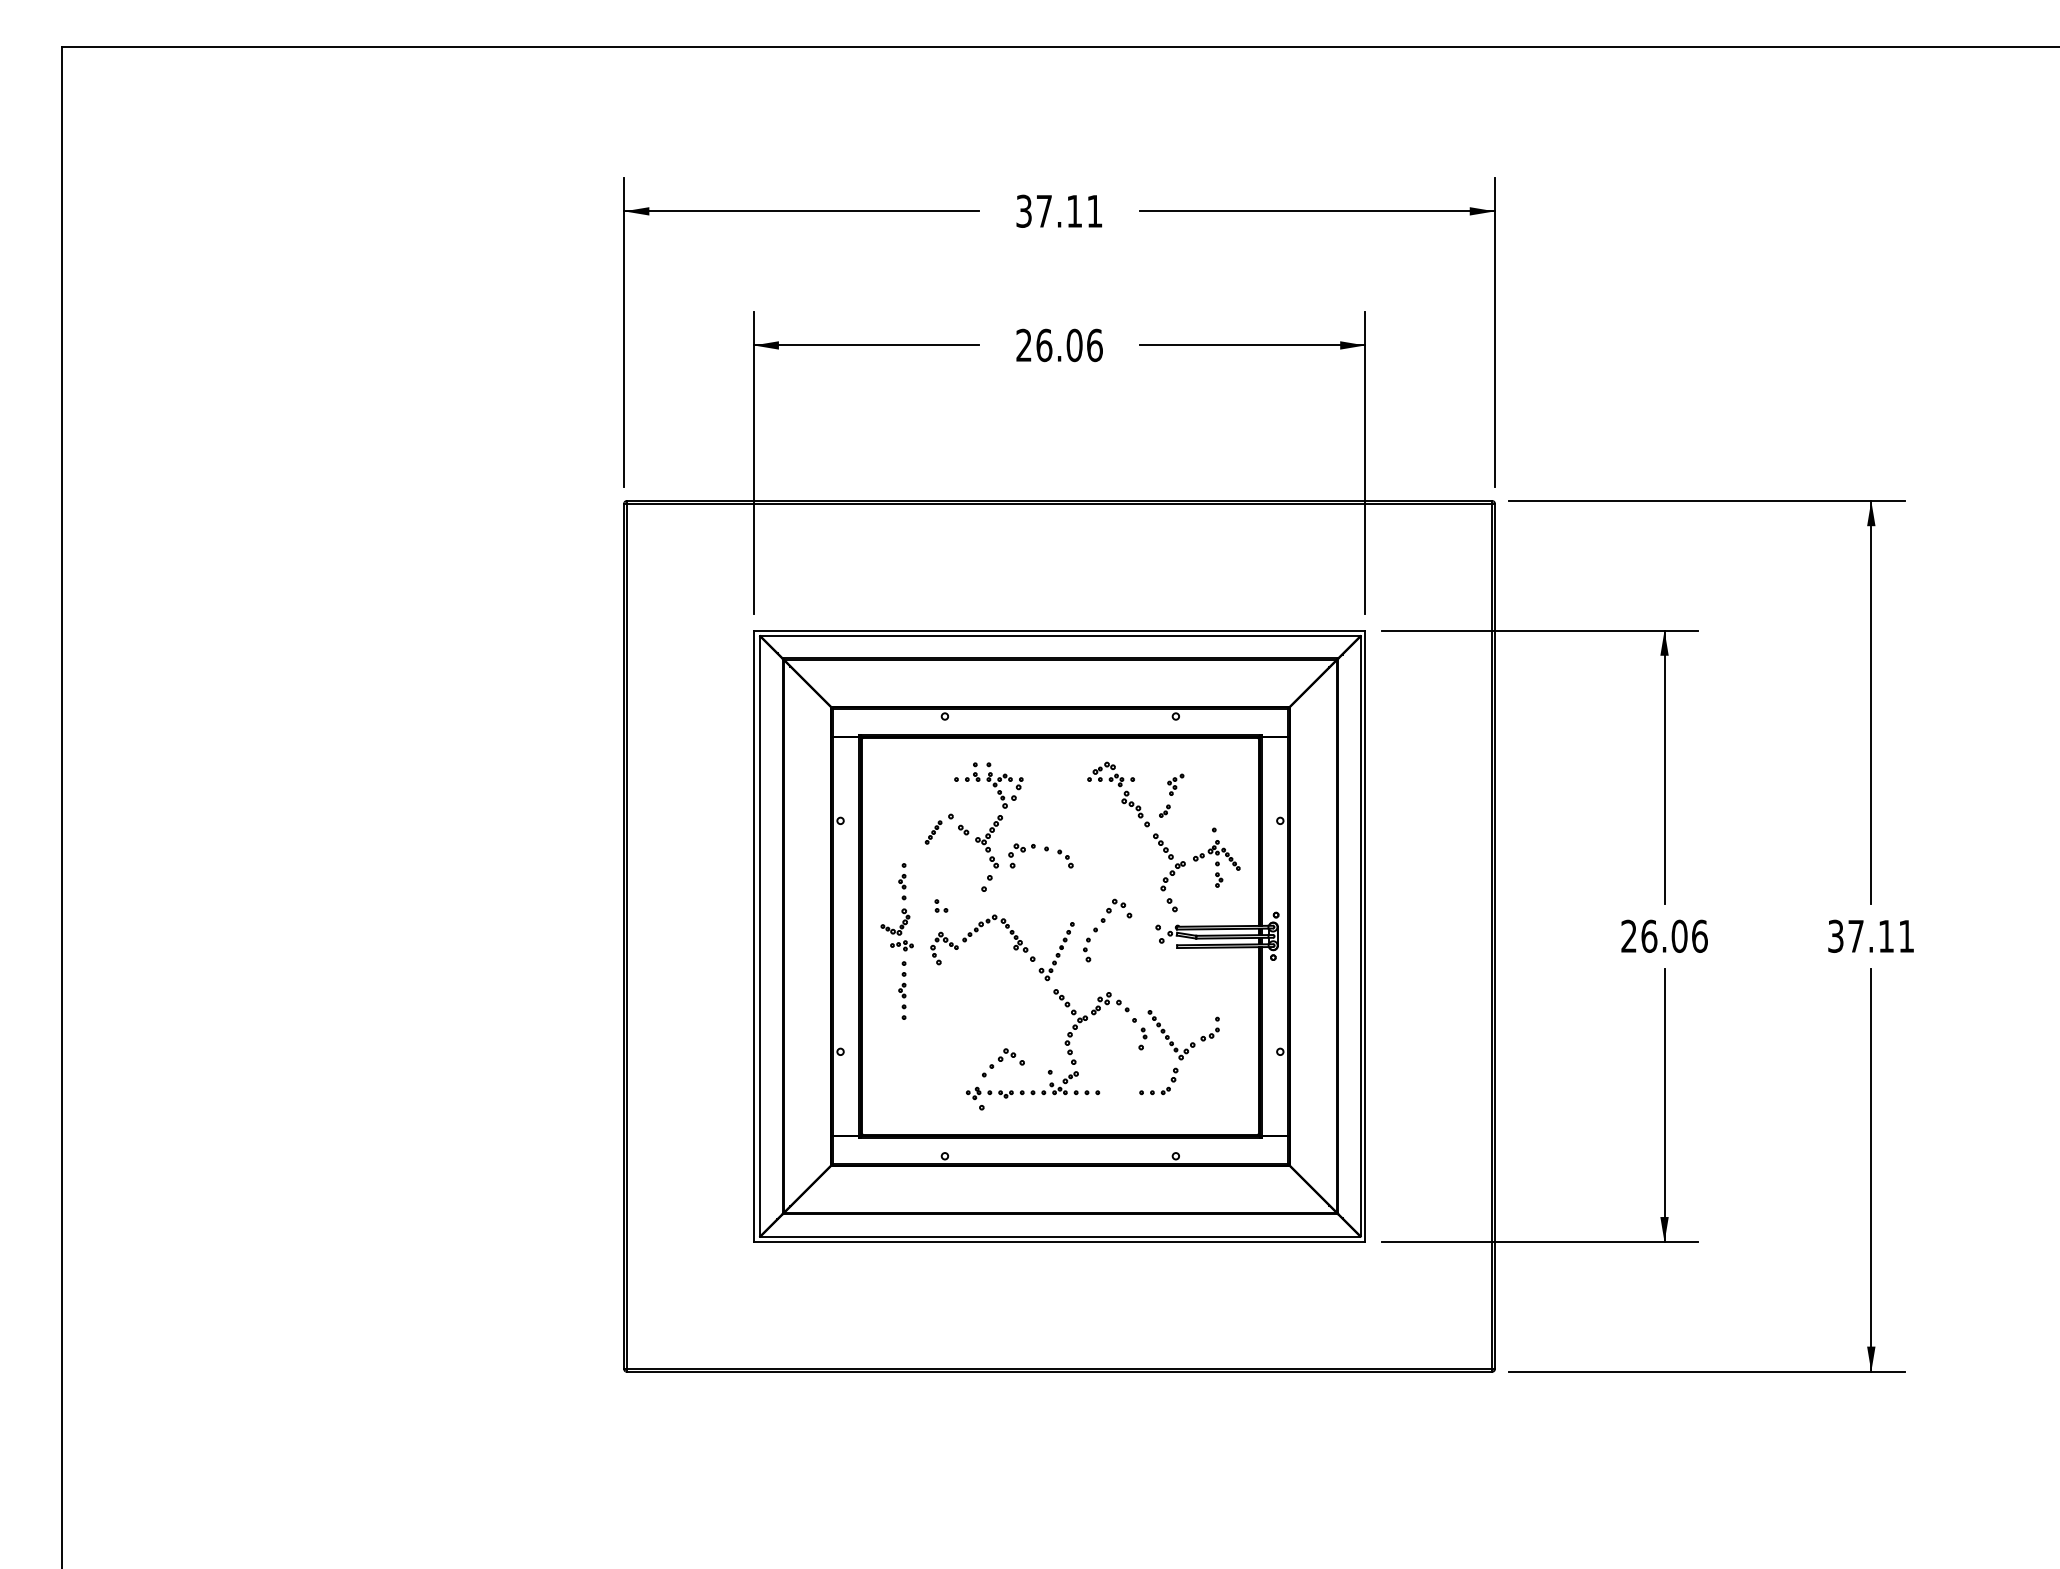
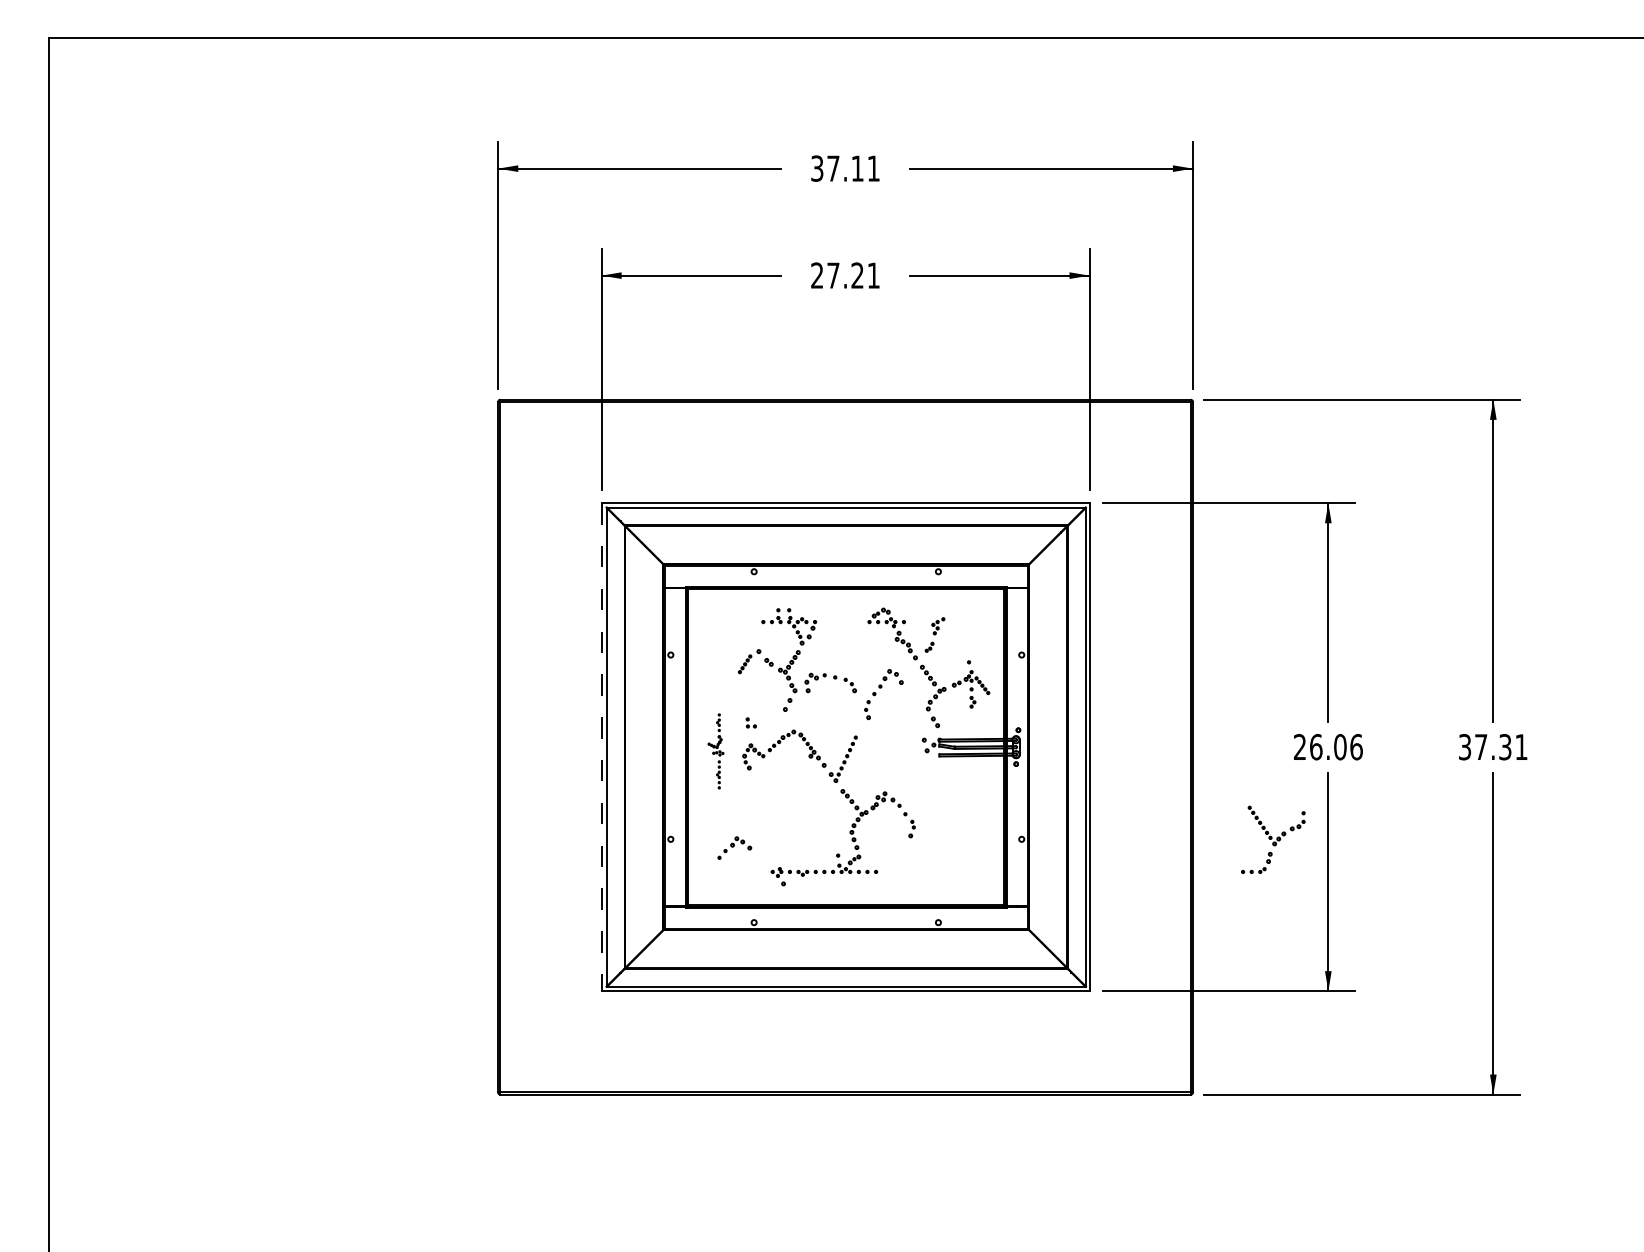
text: (1069, 345) -> (853, 275), 26.06 -> 27.21
part: (1104, 922) -> (881, 688), moved
line: (753, 936) -> (601, 747), solid -> dashed
text: (1886, 936) -> (1505, 747), 37.11 -> 37.31
part: (896, 941) -> (715, 751), size x0.6
part: (1179, 1052) -> (1273, 839), moved
part: (1003, 1062) -> (734, 847), moved

